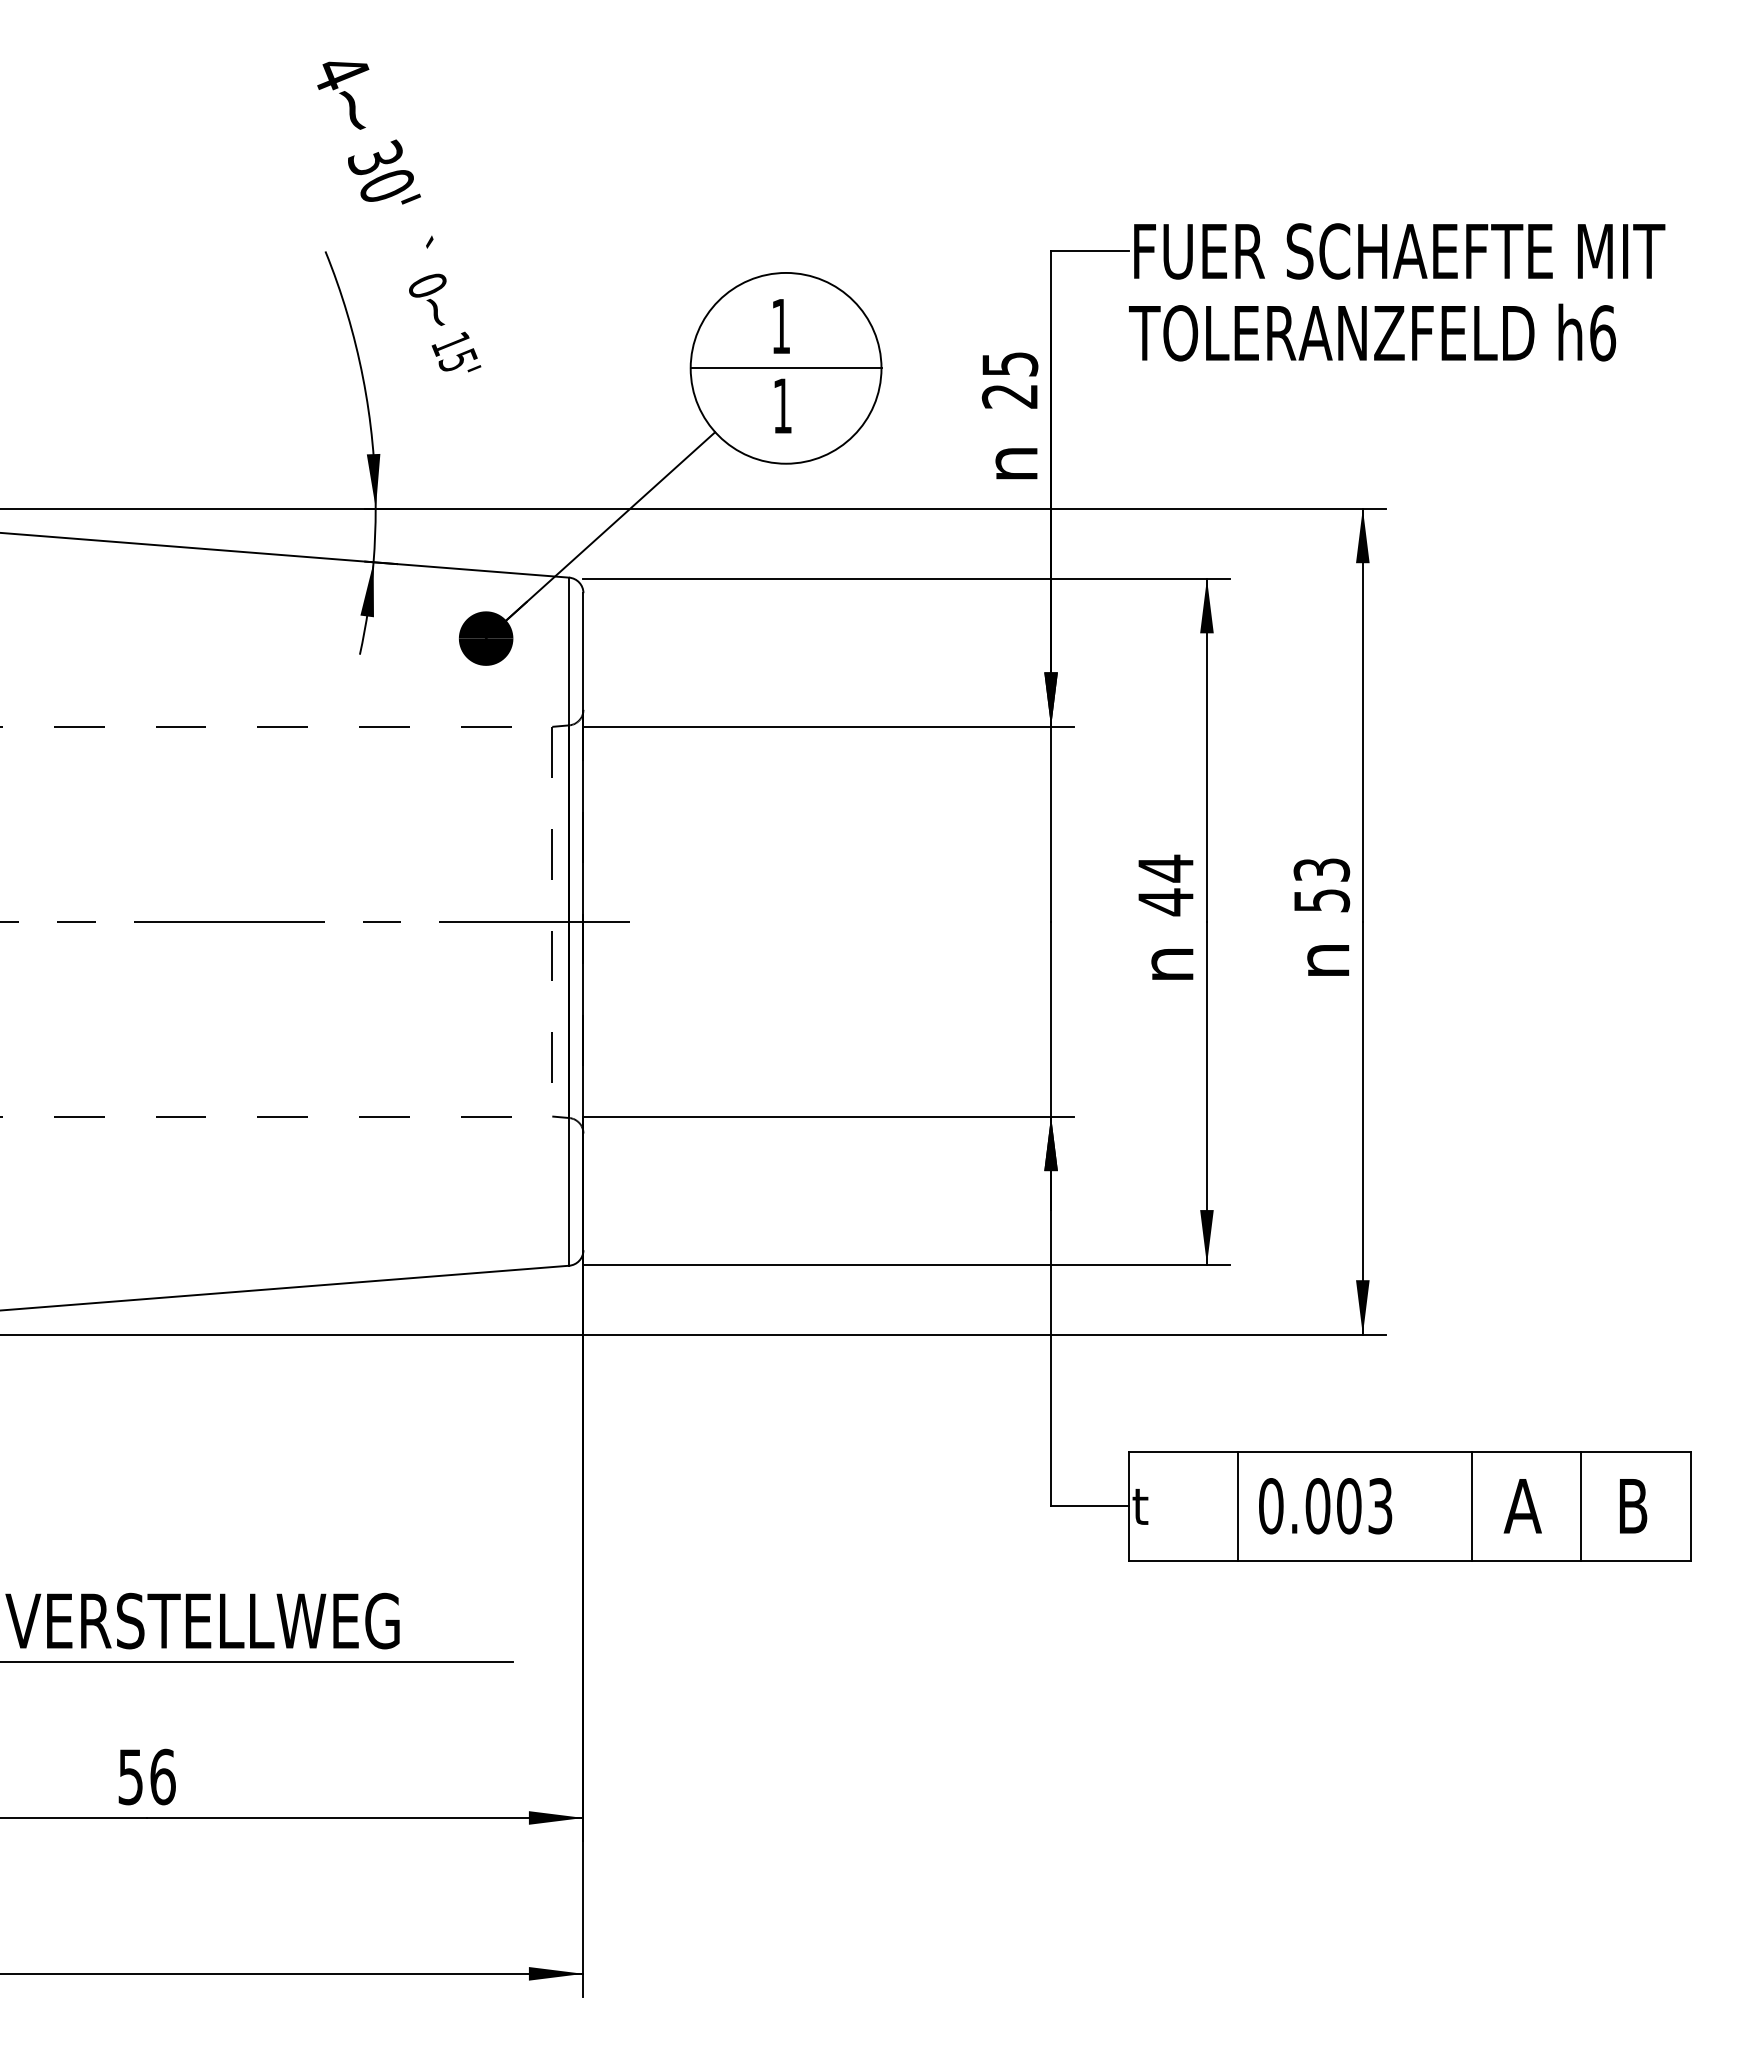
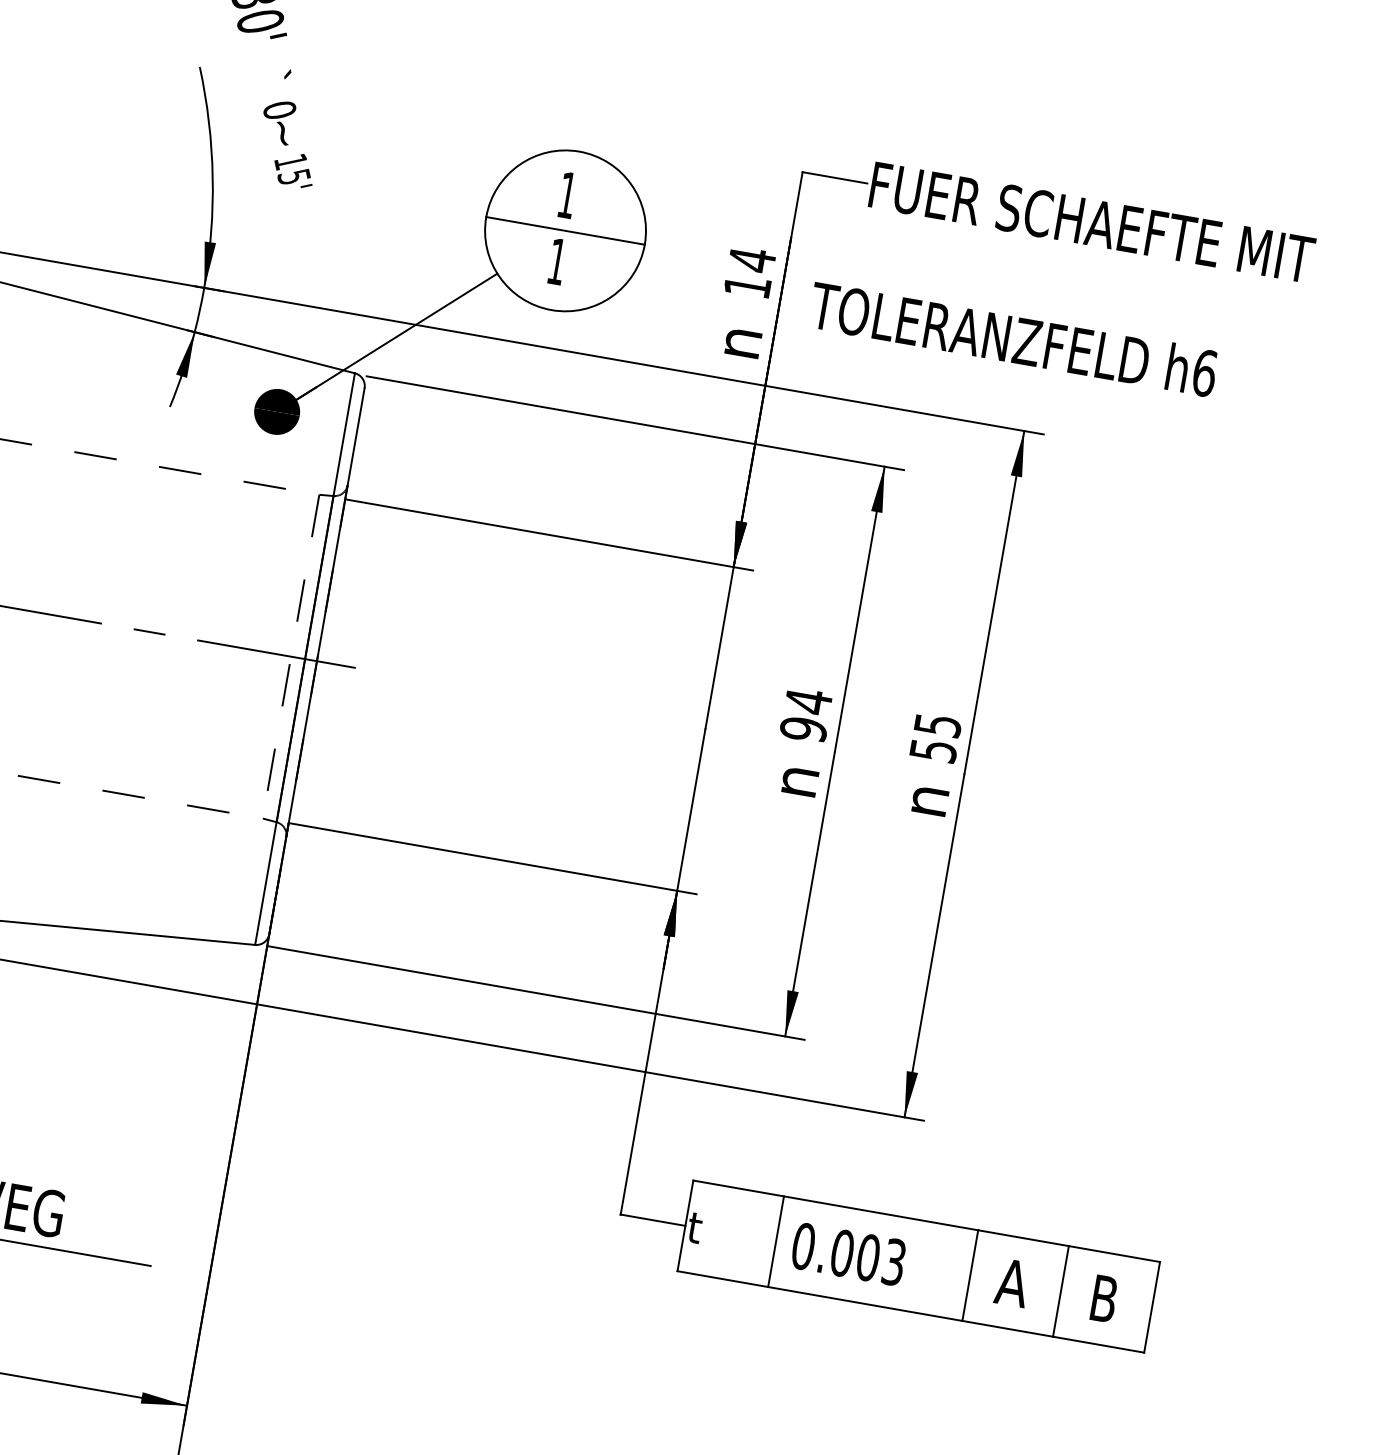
text: (1372, 332) -> (1013, 339), moved
text: (1009, 379) -> (749, 272), 25 -> 14
text: (1321, 869) -> (937, 724), 53 -> 55
text: (1165, 902) -> (803, 729), 44 -> 94

